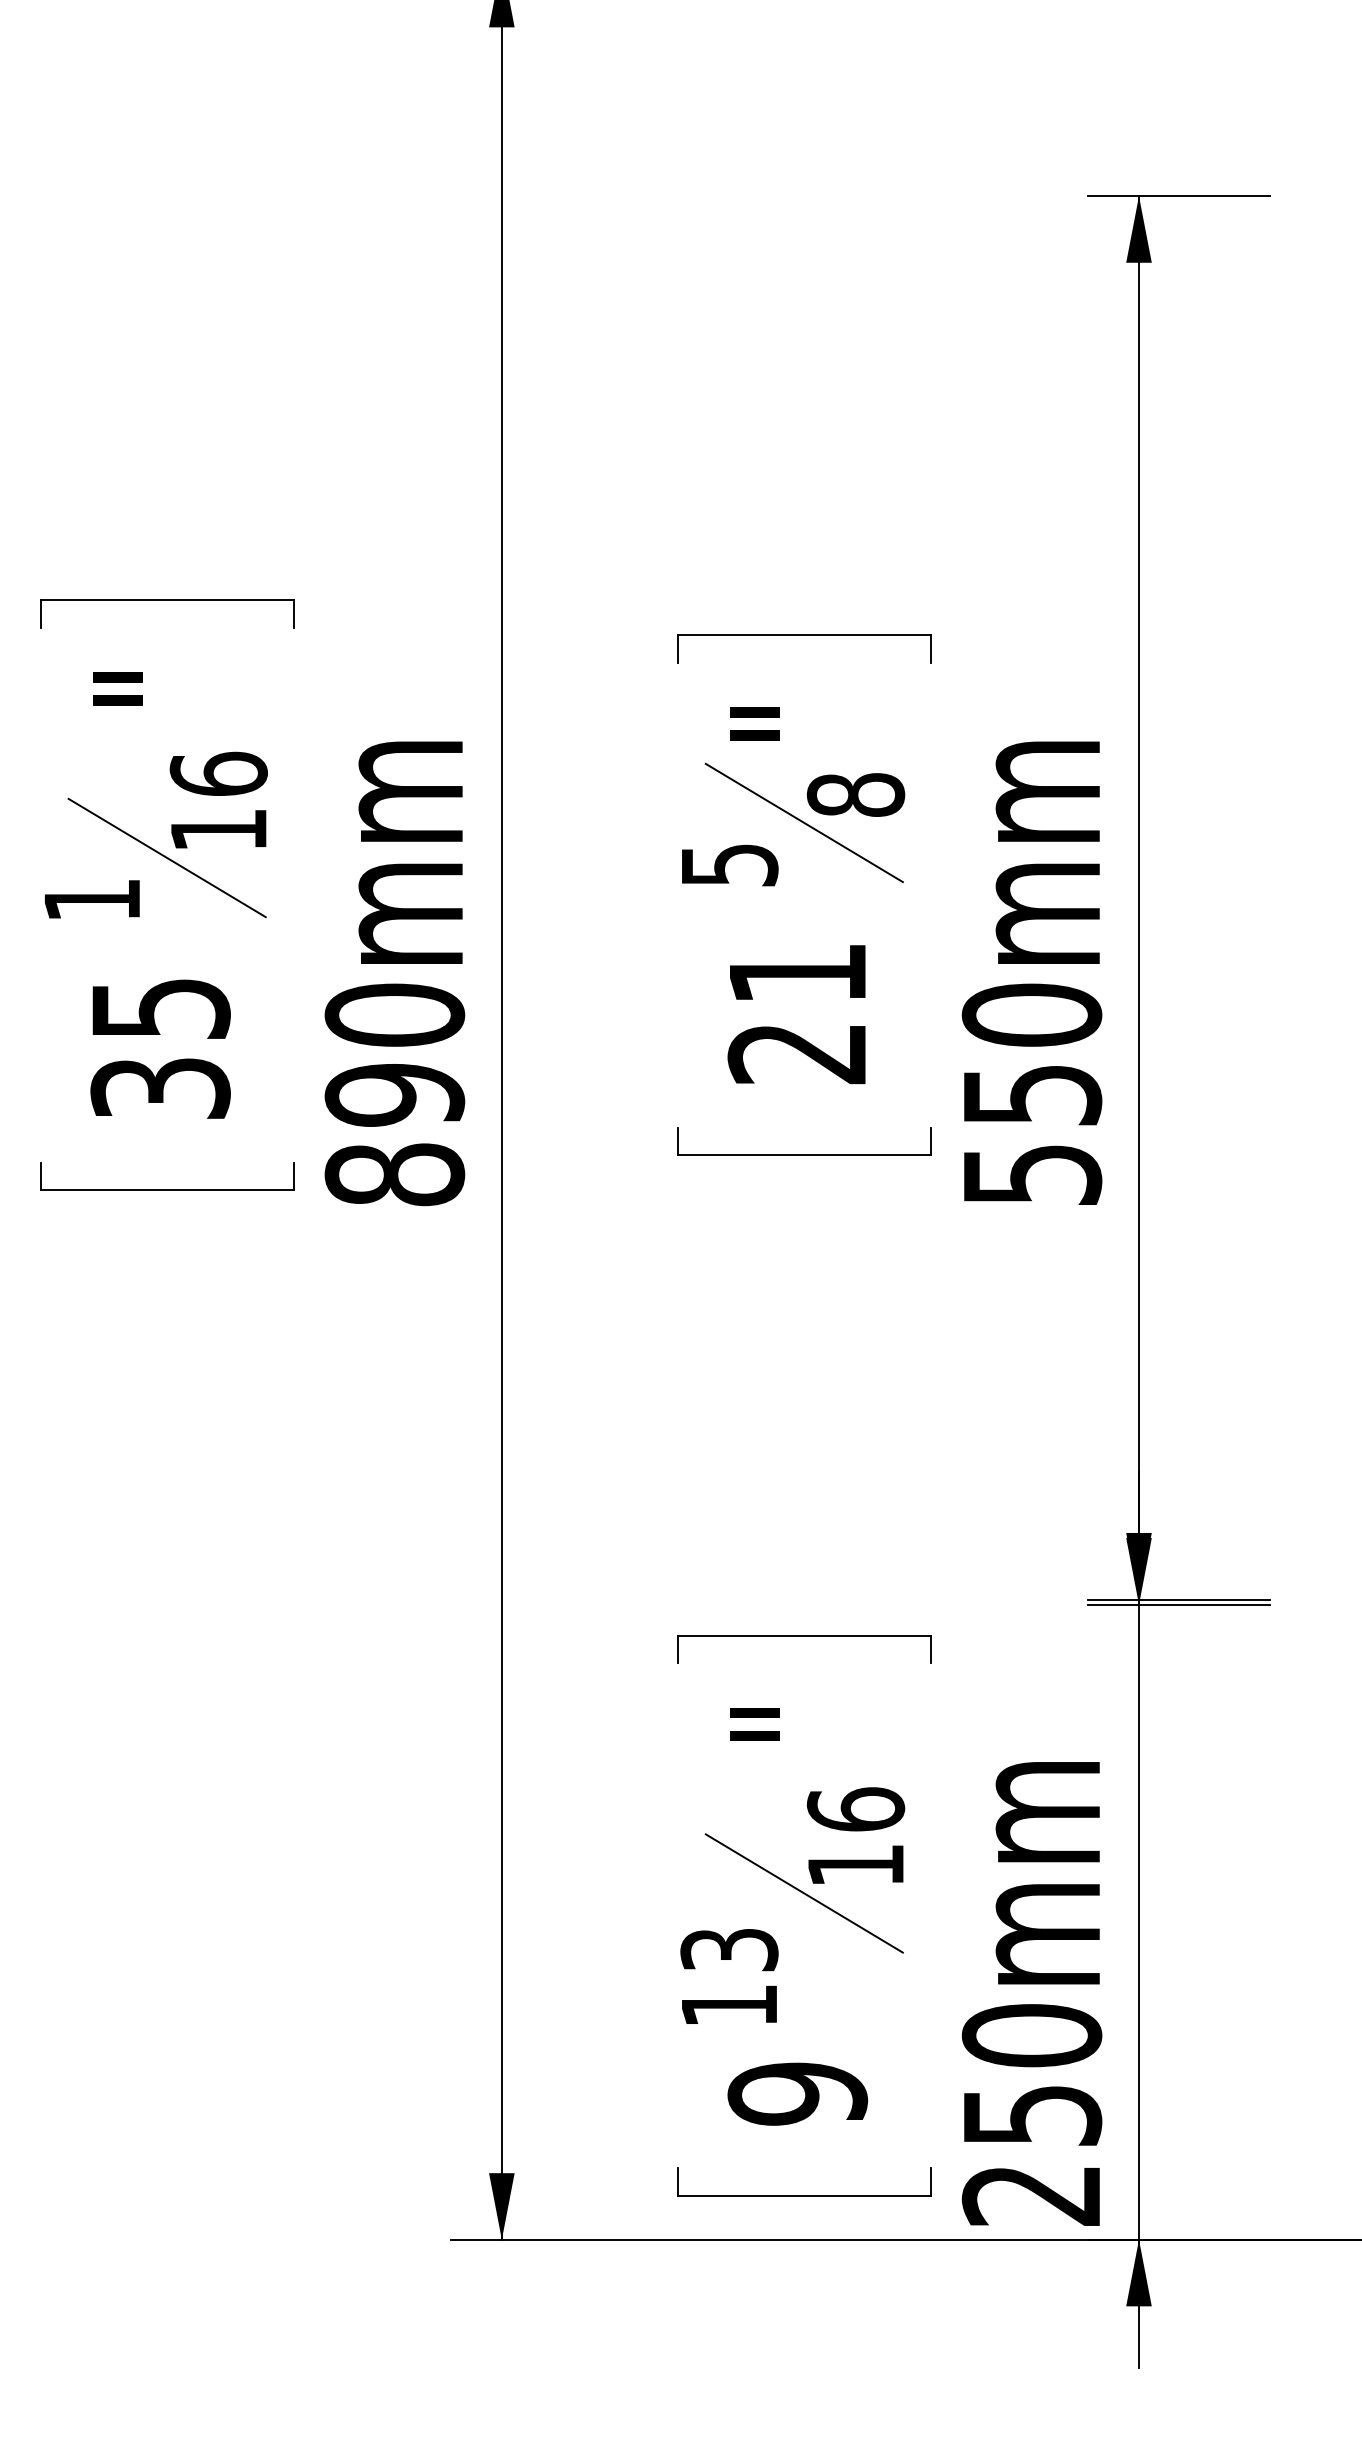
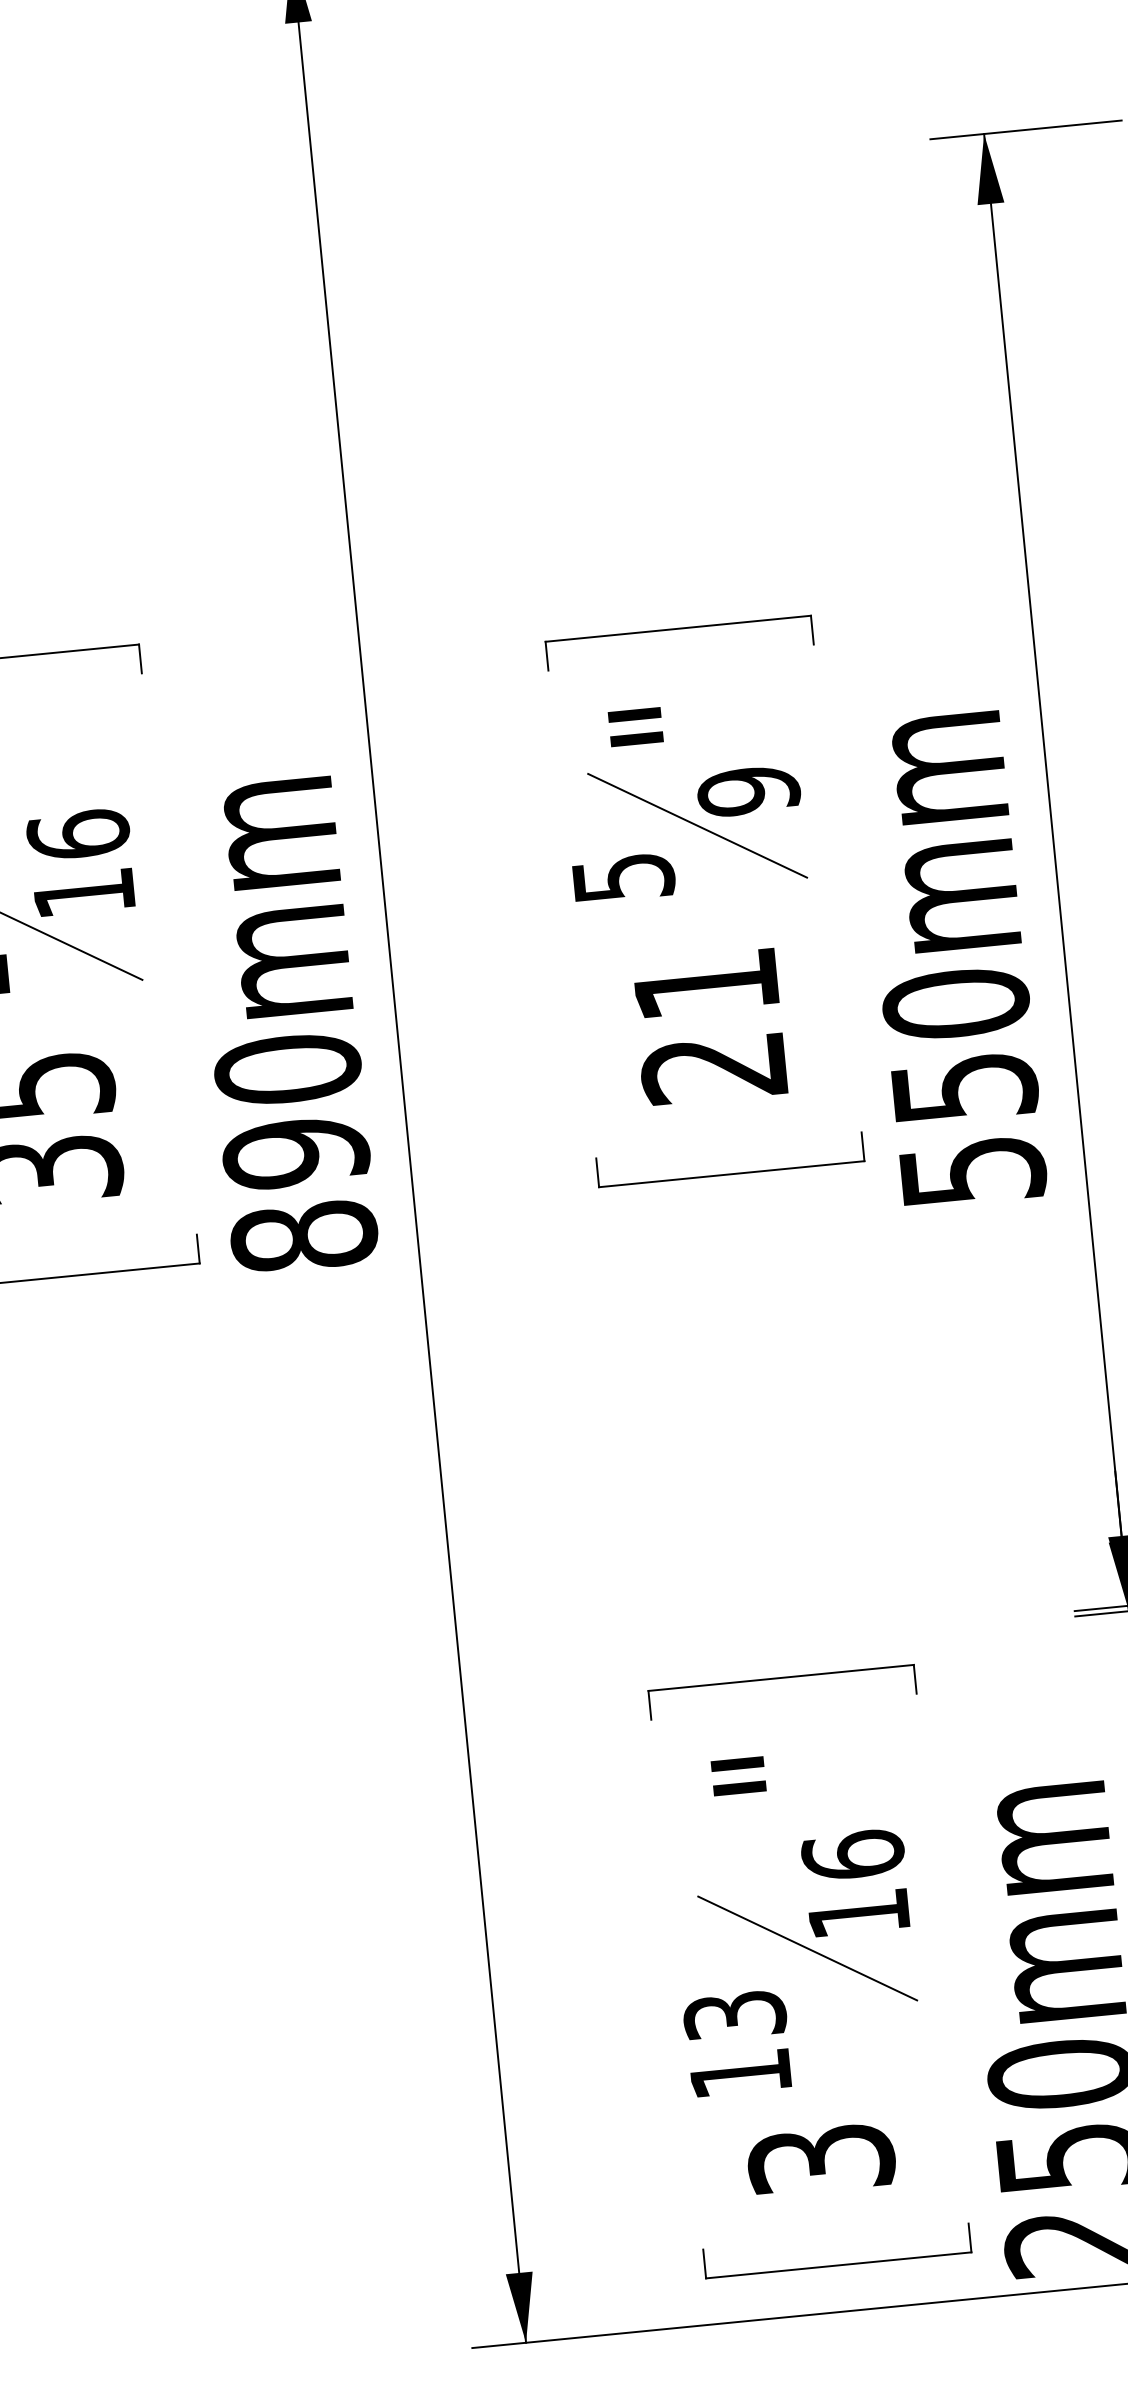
text: (856, 795) -> (749, 791), 8 -> 9
text: (797, 2093) -> (821, 2158), 9 -> 3

